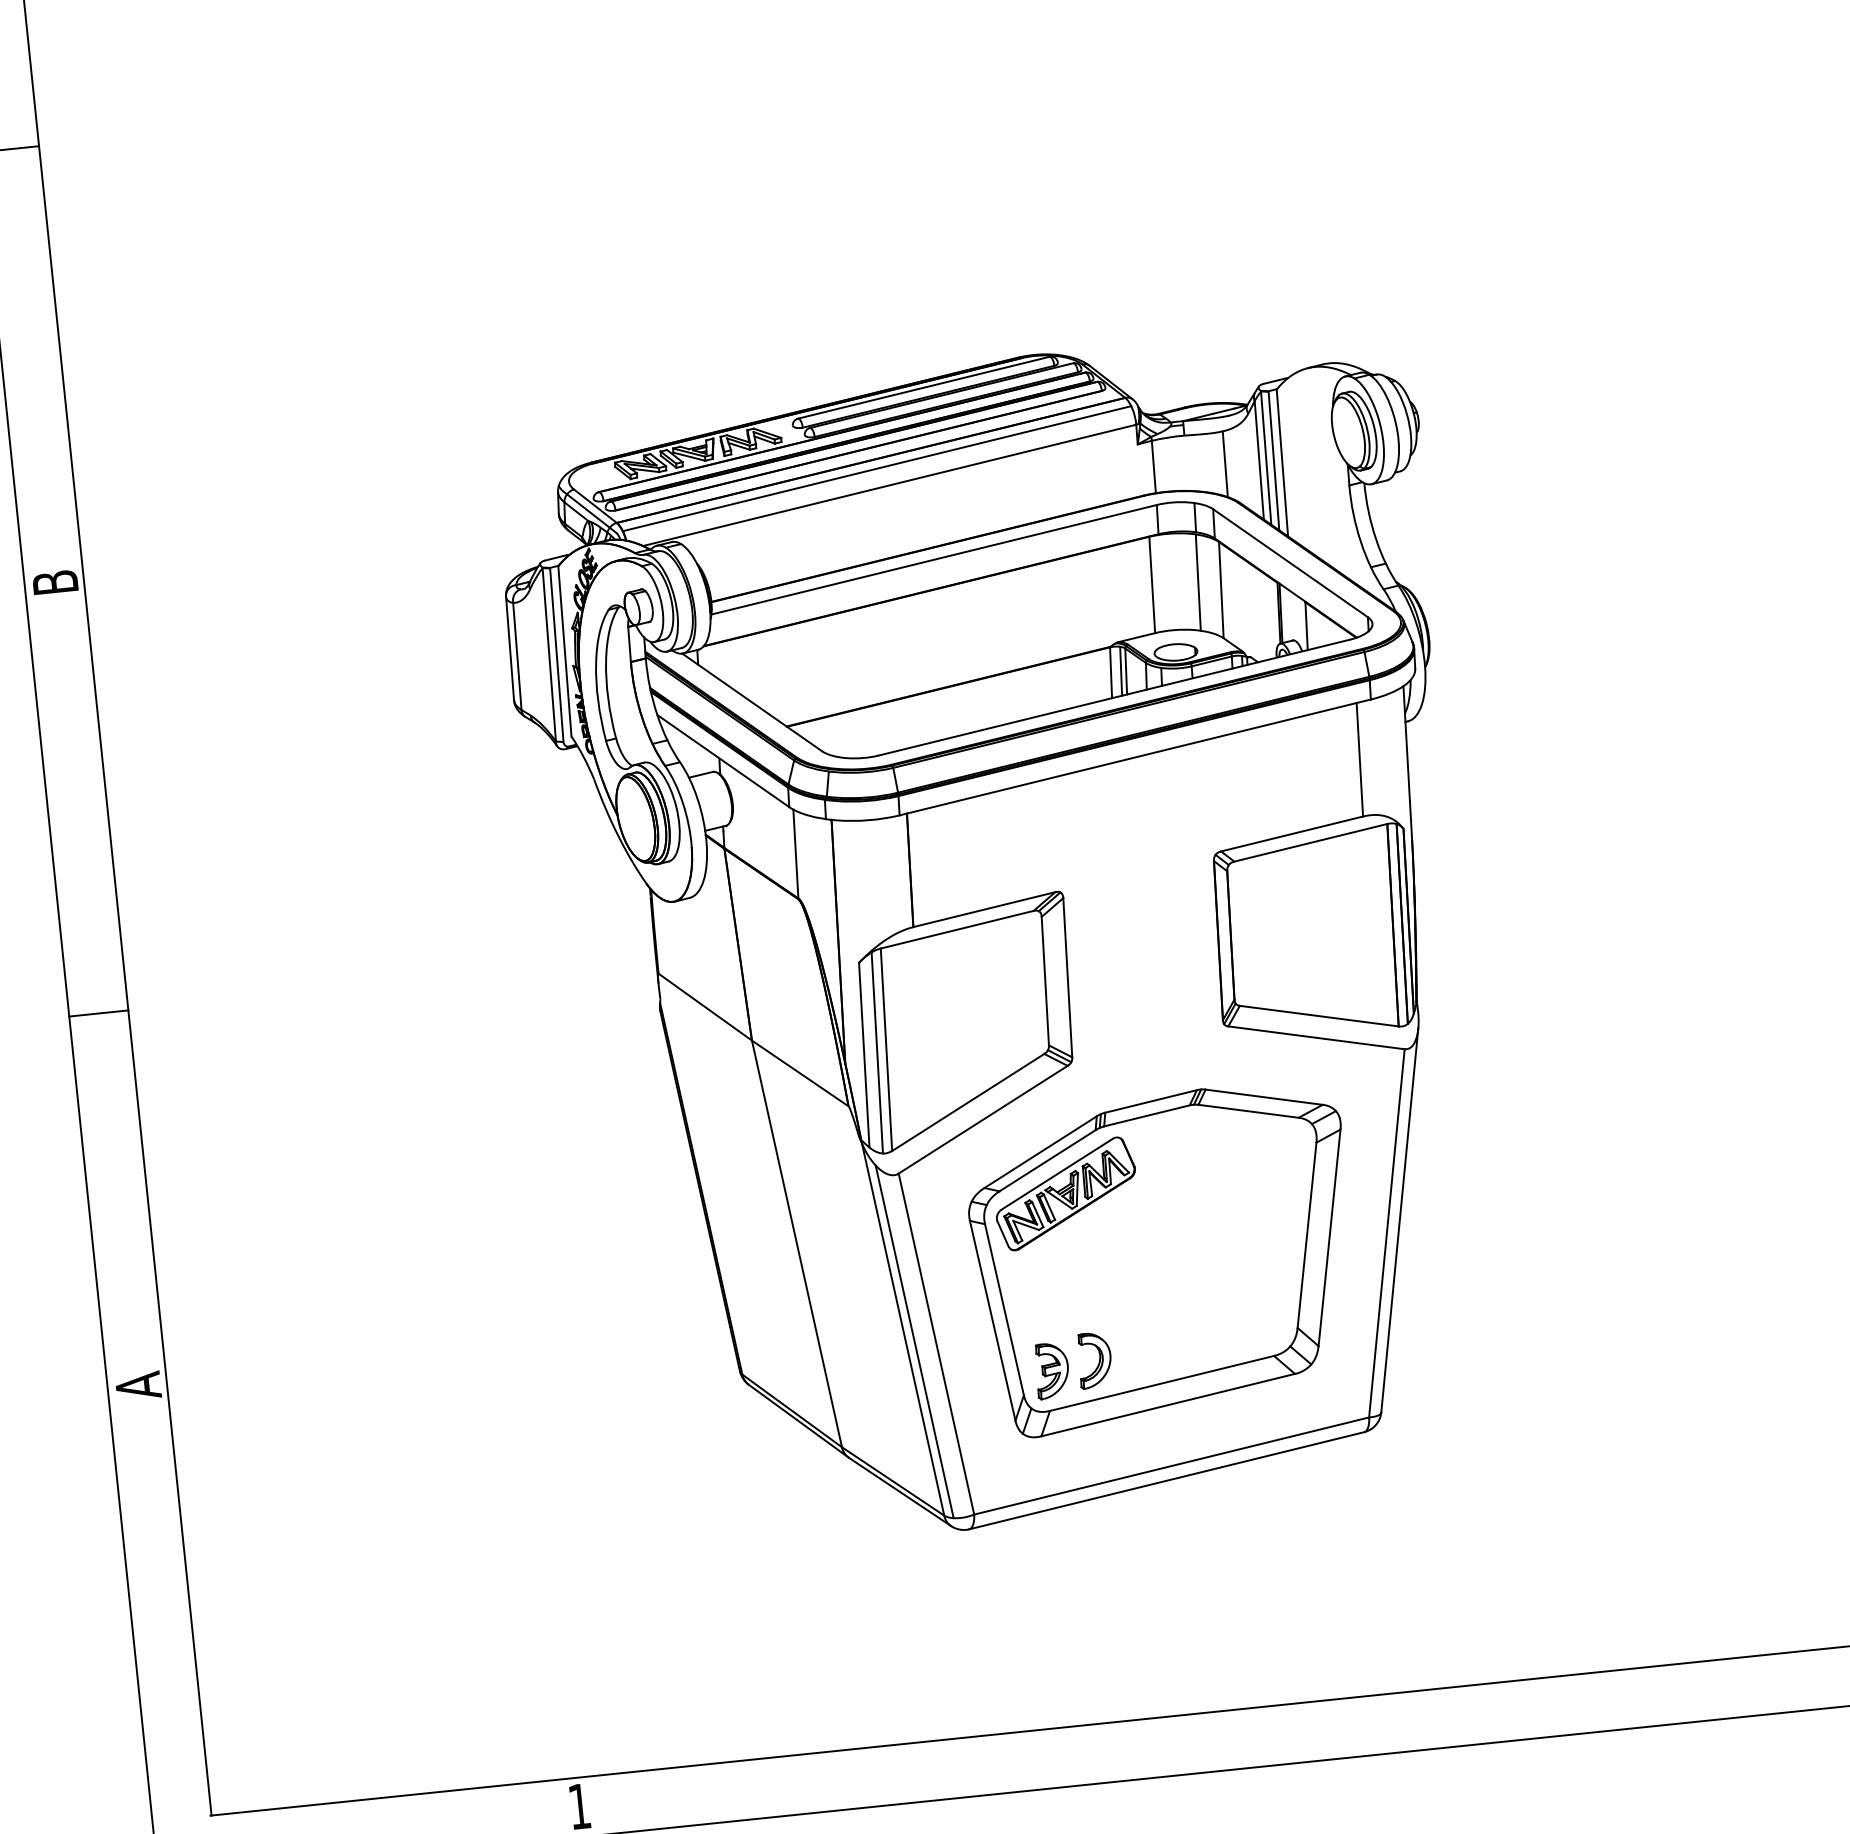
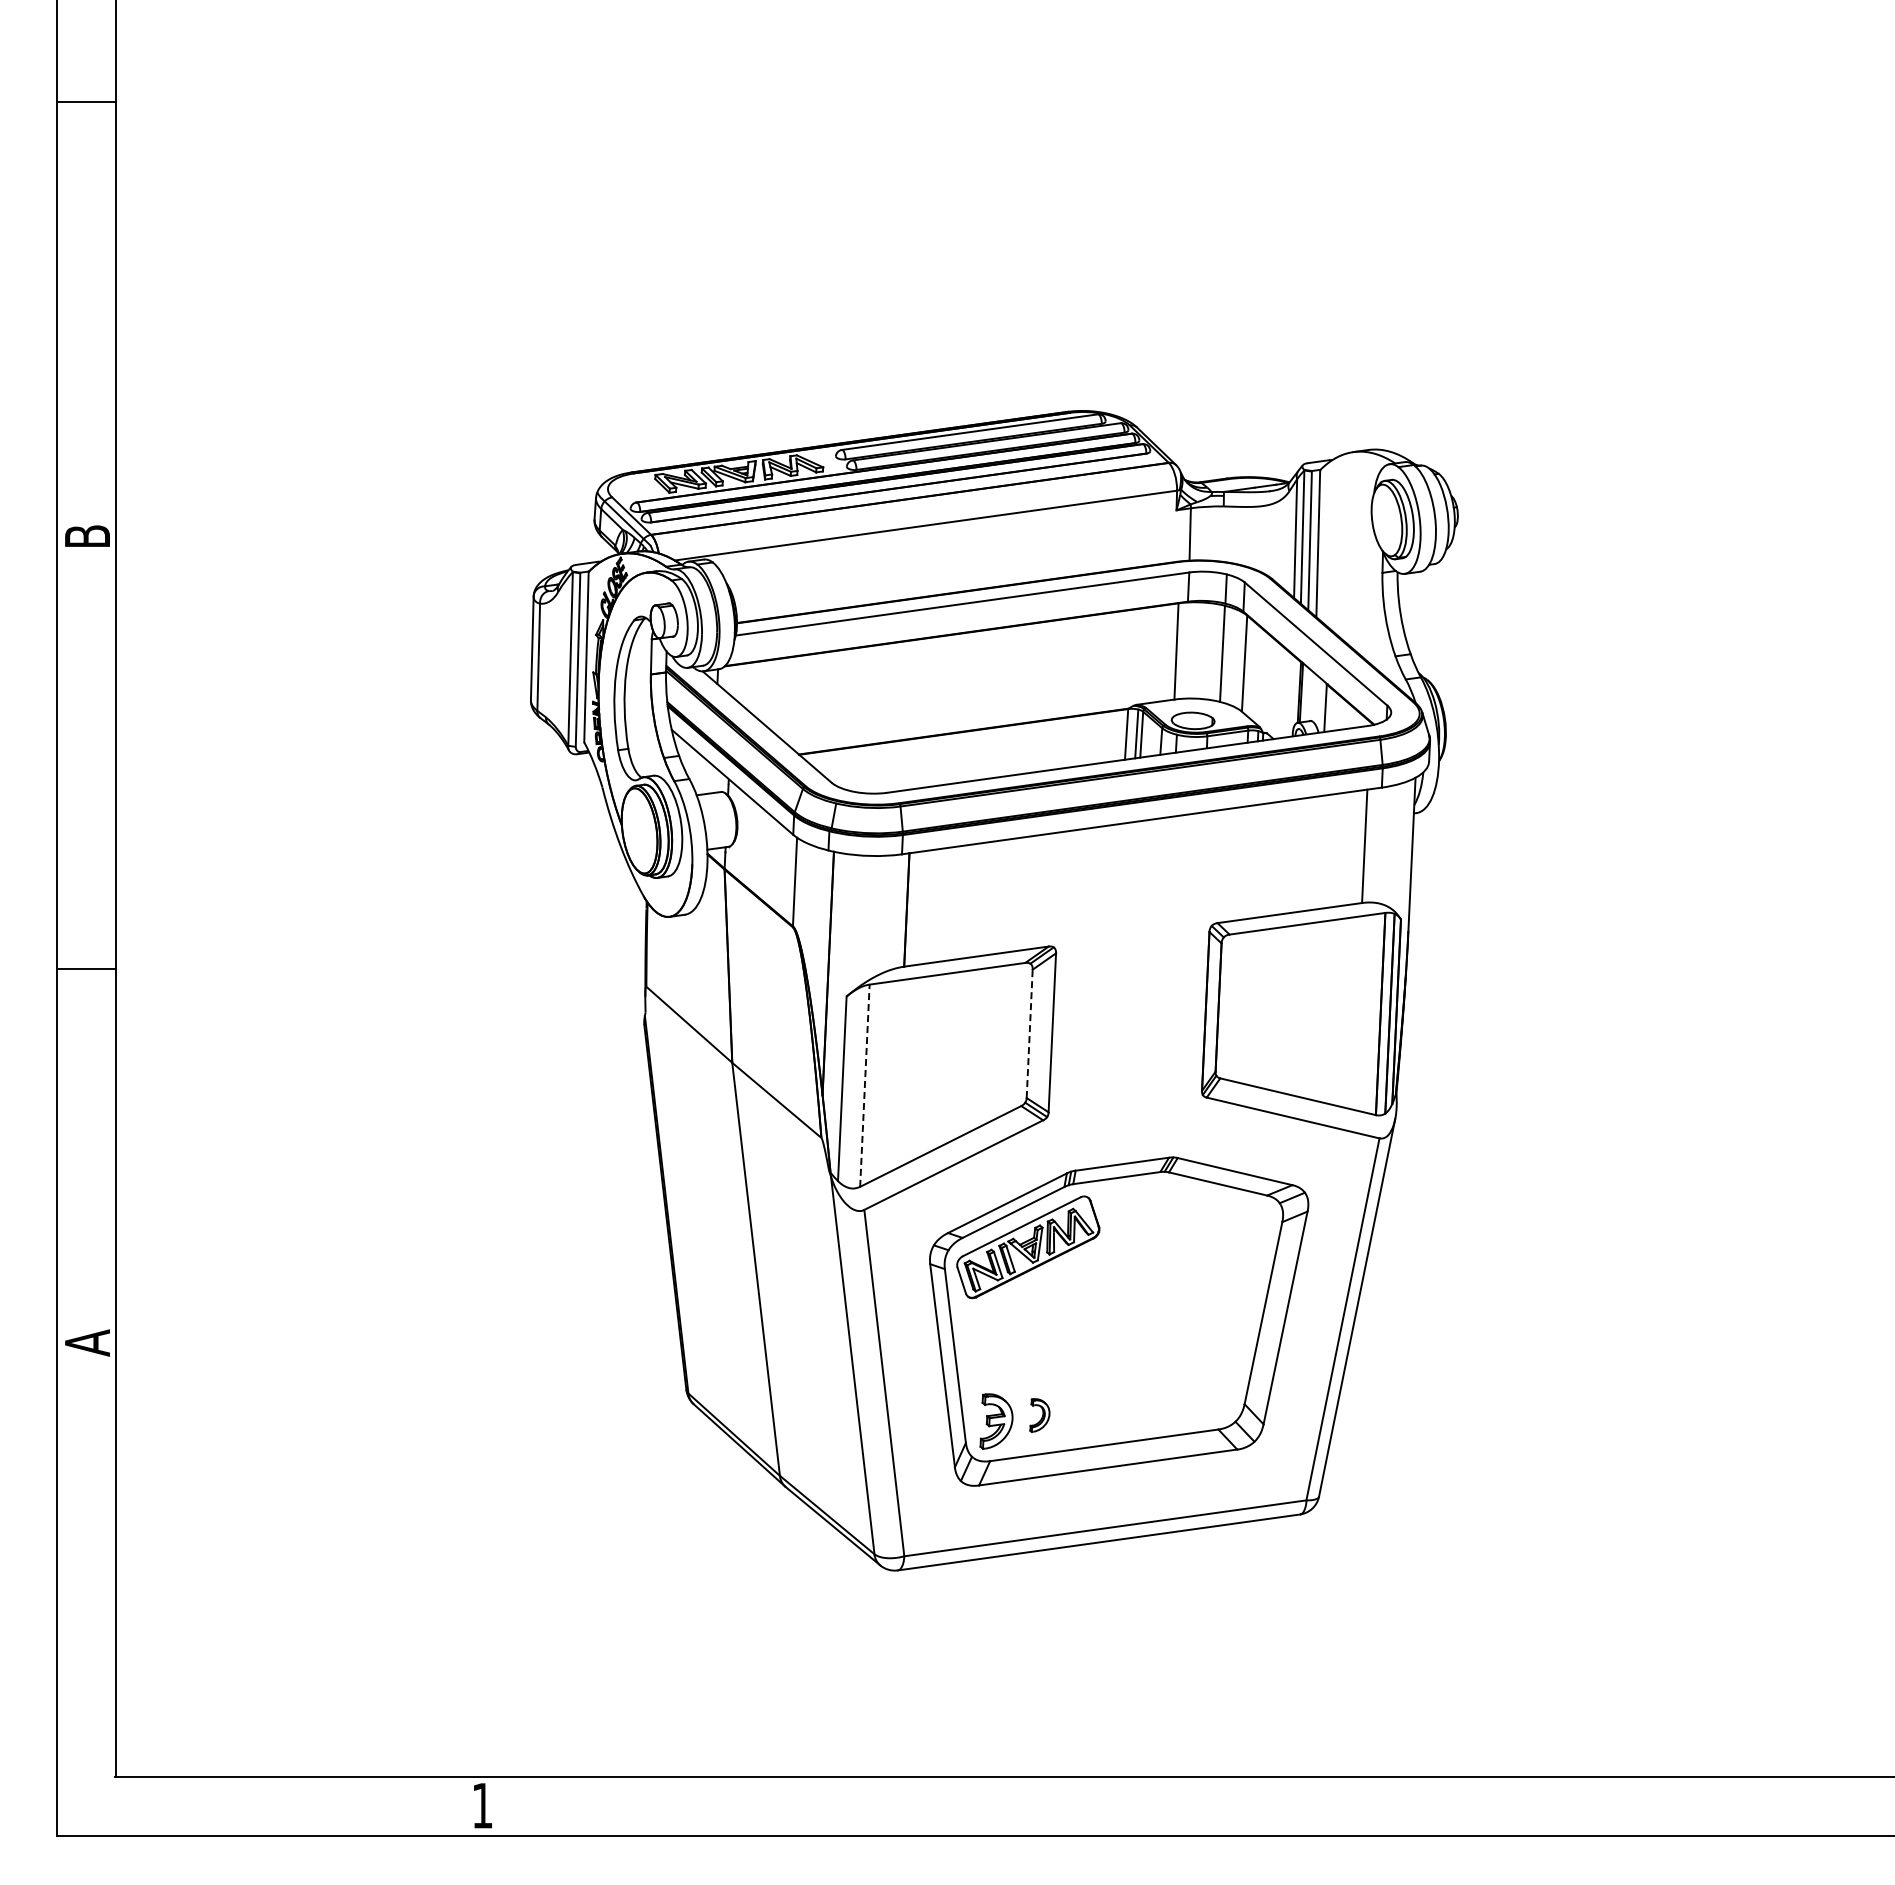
line: (1225, 463) -> (1261, 538), removed
line: (877, 468) -> (915, 507), removed
line: (1045, 980) -> (1029, 1033), solid -> dashed
line: (886, 1049) -> (864, 1085), solid -> dashed
line: (877, 1052) -> (855, 1087), removed
line: (914, 1341) -> (862, 1378), removed
part: (1094, 1360) -> (1039, 1415), size x0.6

